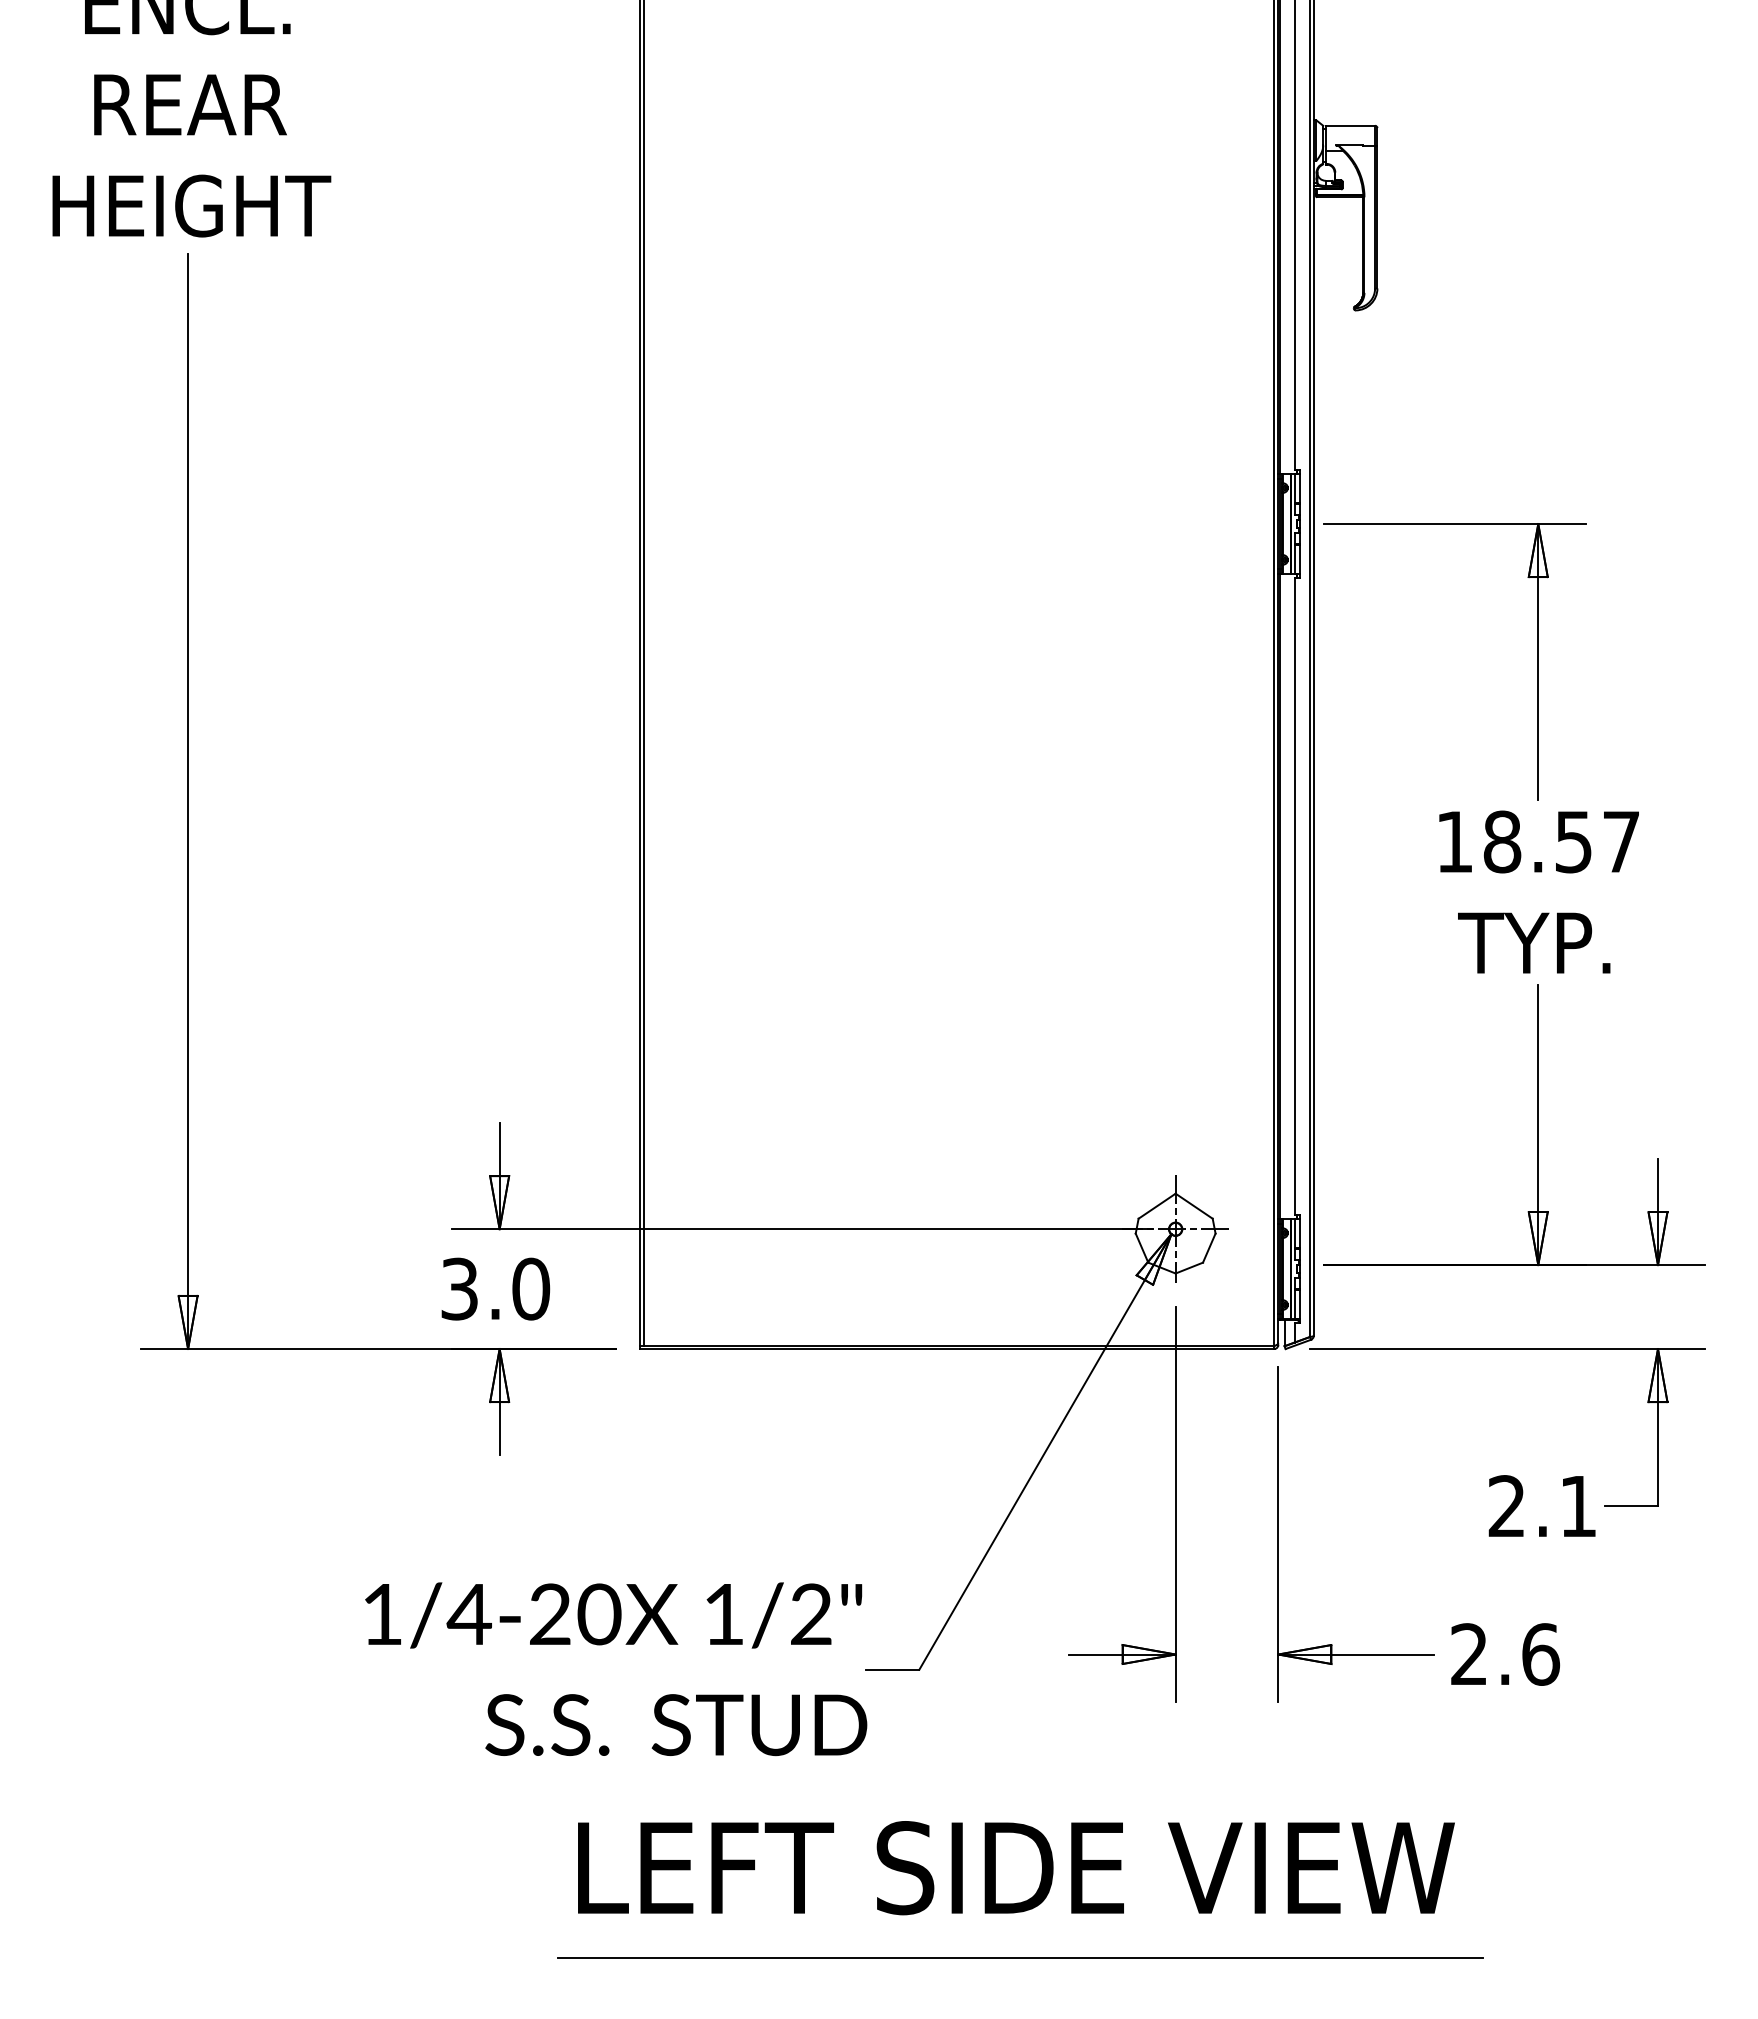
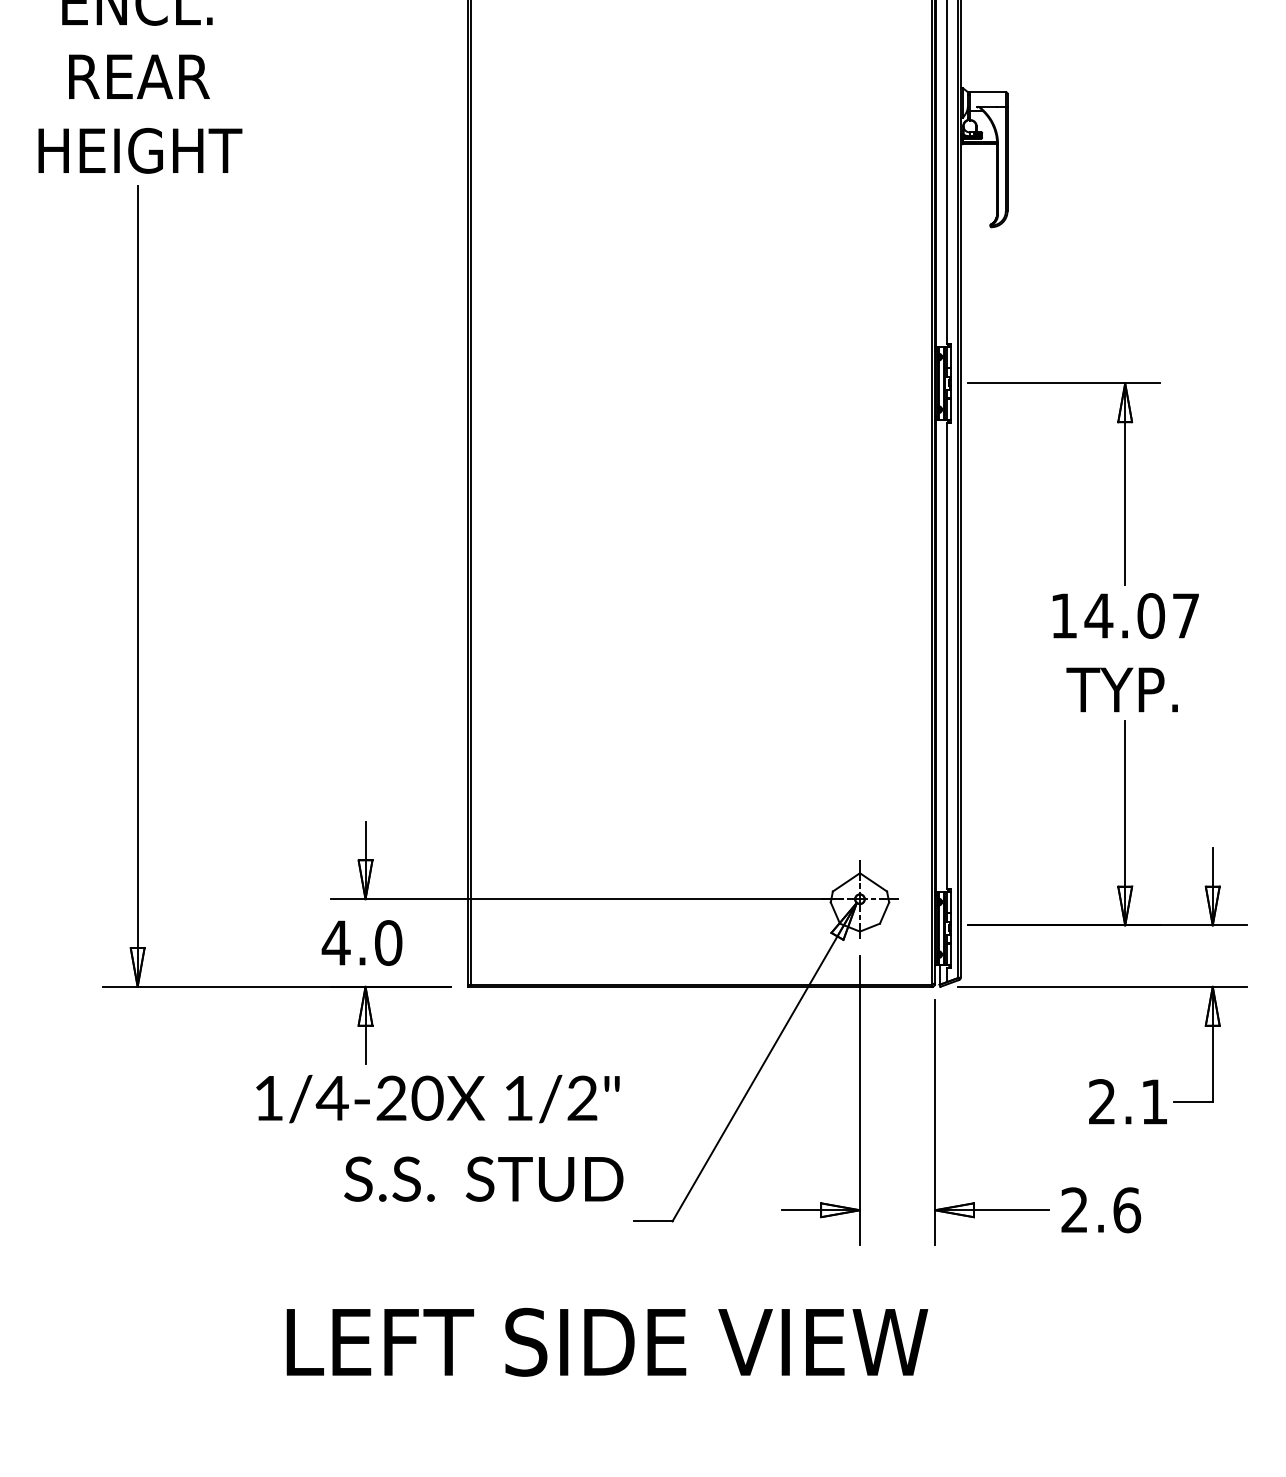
text: (1537, 841) -> (1124, 615), 18.57 -> 14.07
text: (459, 1288) -> (336, 942), 3.0 -> 4.0
text: (616, 1669) -> (440, 1138), moved
text: (1016, 1868) -> (607, 1342), moved
line: (1019, 1958) -> (745, 1432), removed

